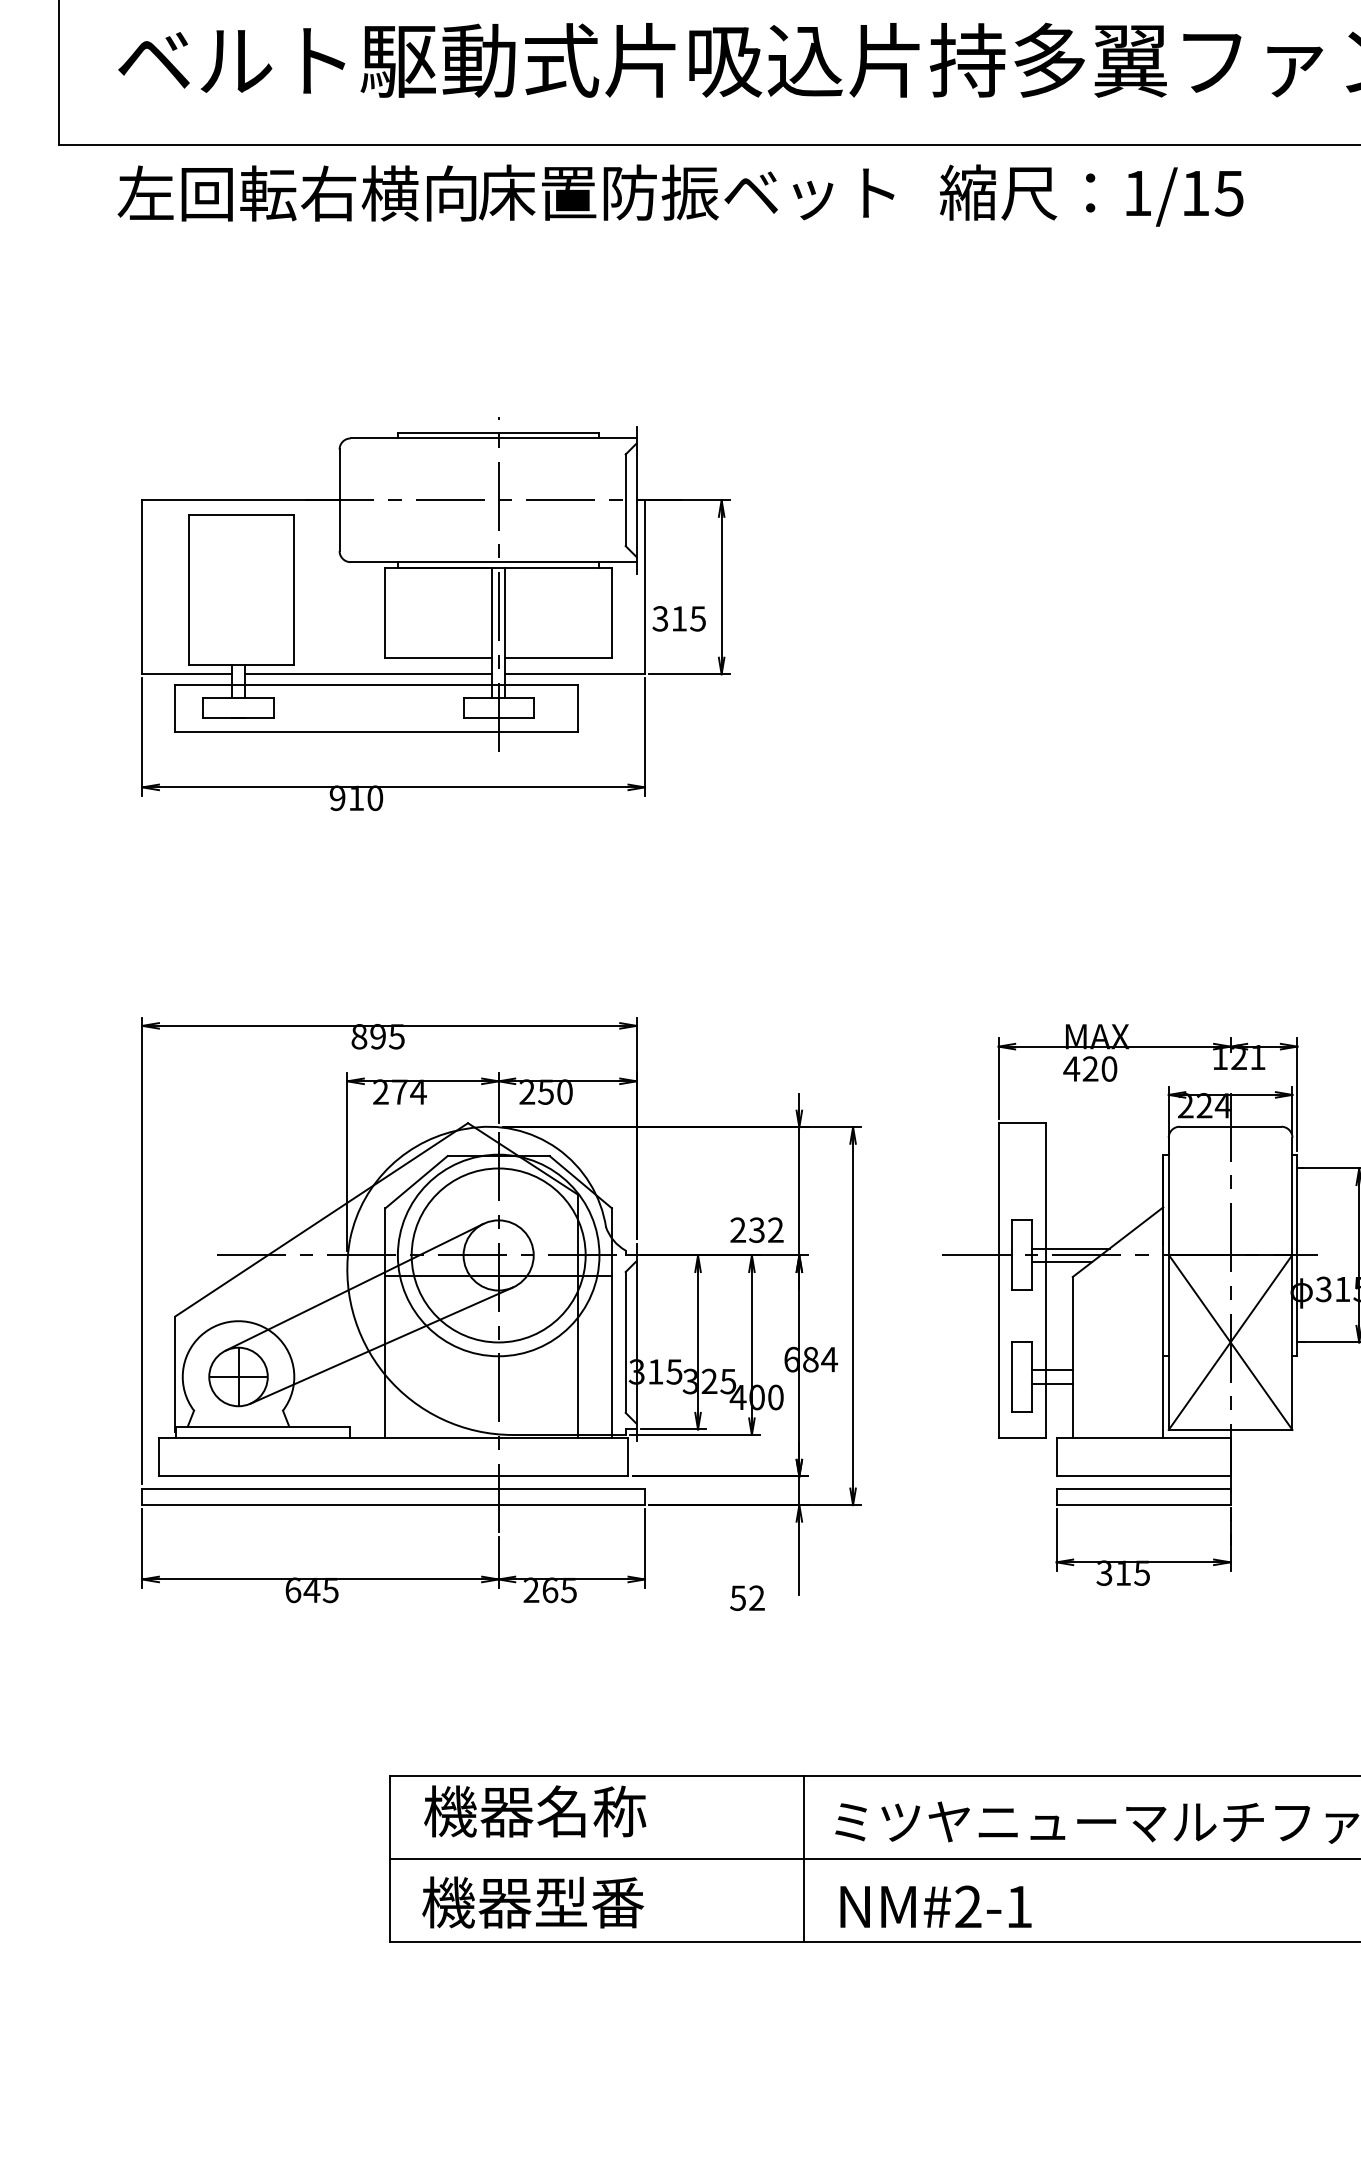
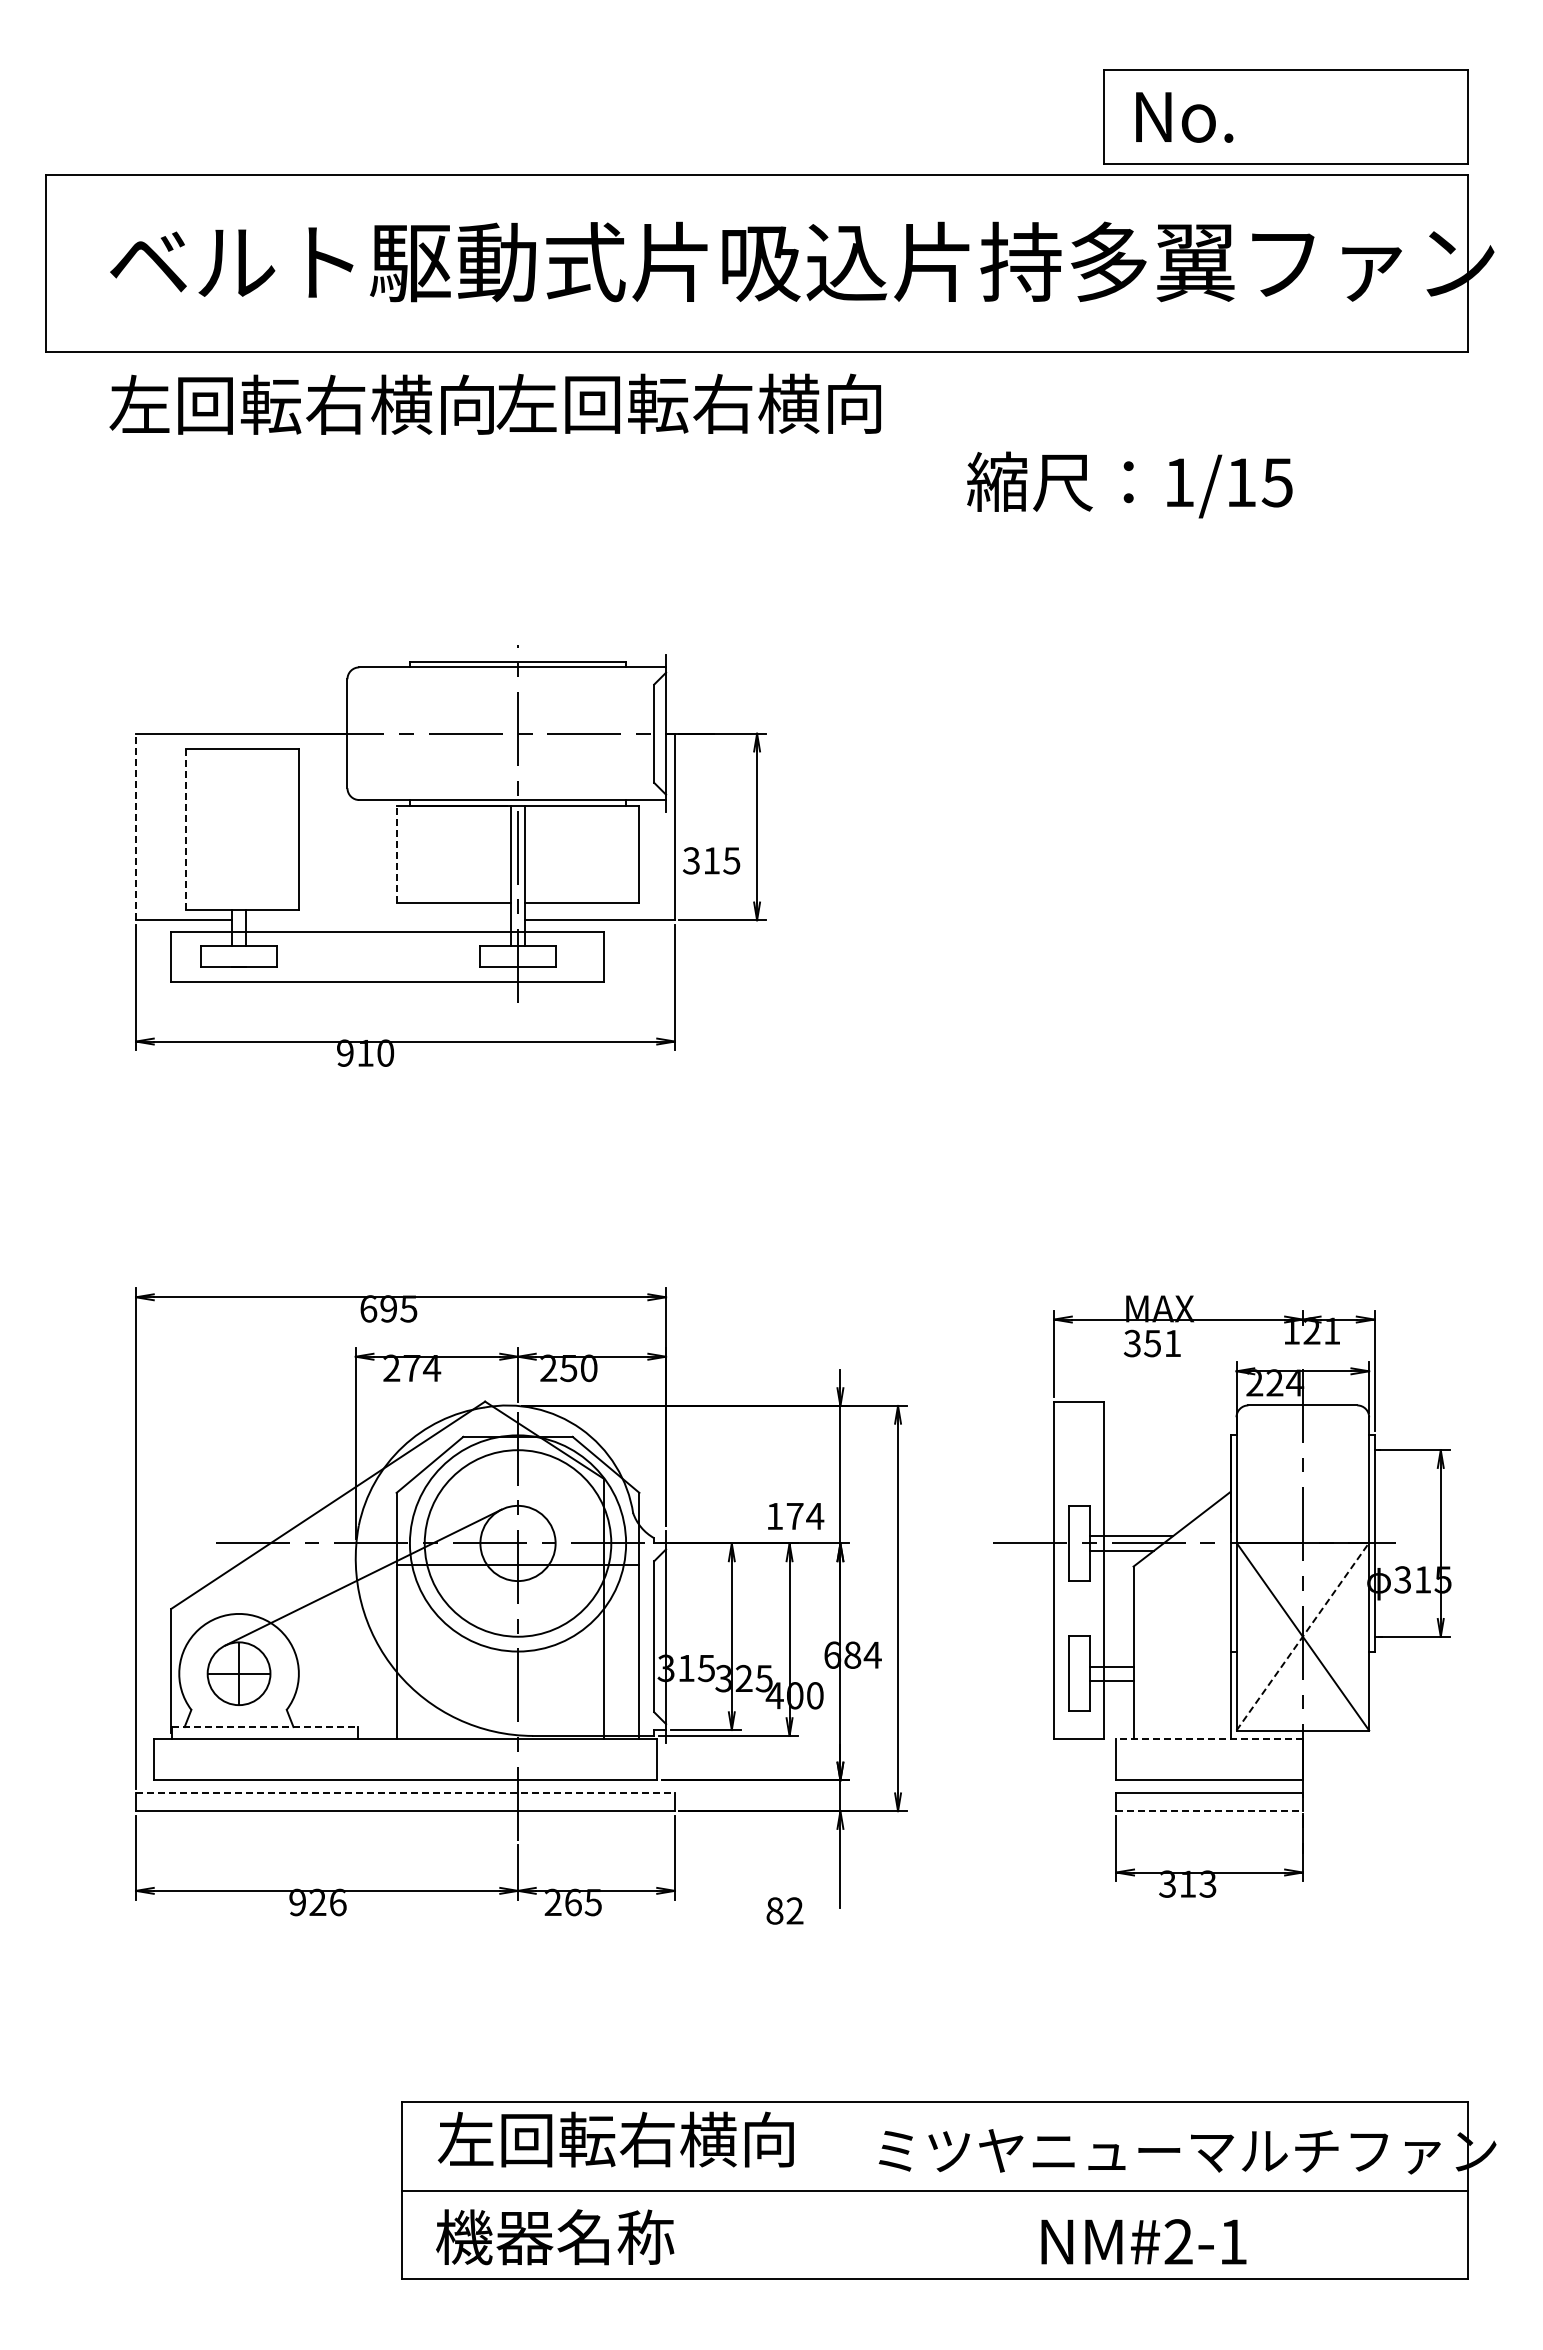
text: (686, 192) -> (719, 403), 床置防振ベット -> 左回転右横向
text: (1091, 195) -> (1129, 484), moved
line: (142, 586) -> (136, 826), solid -> dashed
line: (188, 589) -> (185, 829), solid -> dashed
line: (385, 612) -> (396, 853), solid -> dashed
line: (368, 674) -> (378, 920), removed
text: (359, 1036) -> (368, 1308), 895 -> 695
text: (1090, 1068) -> (1152, 1343), 420 -> 351
text: (757, 1230) -> (795, 1516), 232 -> 174
line: (1230, 1342) -> (1302, 1636), solid -> dashed
line: (381, 1345) -> (392, 1639), removed
line: (263, 1427) -> (265, 1727), solid -> dashed
line: (1143, 1437) -> (1209, 1738), solid -> dashed
line: (394, 1488) -> (406, 1793), solid -> dashed
line: (1144, 1505) -> (1210, 1811), solid -> dashed
text: (1142, 1572) -> (1208, 1883), 315 -> 313
text: (311, 1590) -> (317, 1902), 645 -> 926
text: (737, 1597) -> (774, 1910), 52 -> 82
text: (589, 1811) -> (615, 2139), 機器名称 -> 左回転右横向
line: (804, 1858) -> (845, 2190), removed
text: (589, 1902) -> (615, 2237), 機器型番 -> 機器名称
text: (935, 1906) -> (1143, 2241), moved

